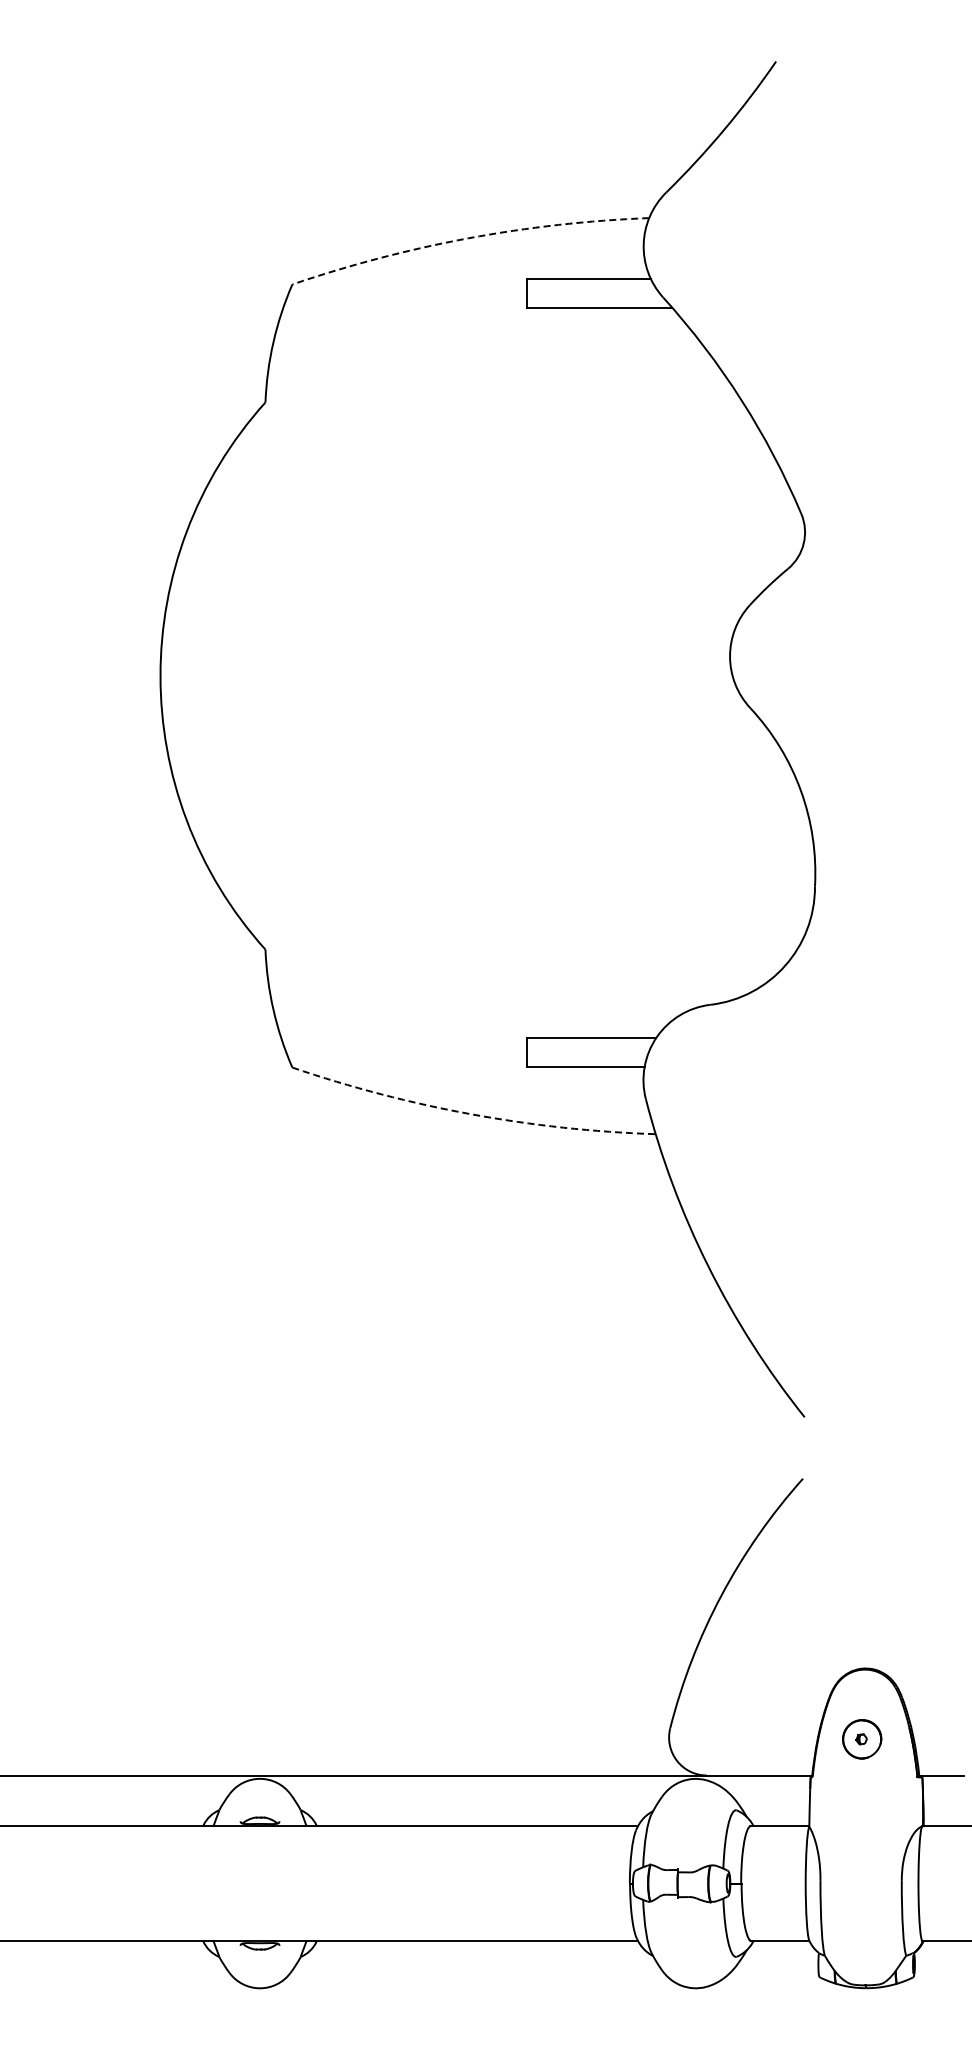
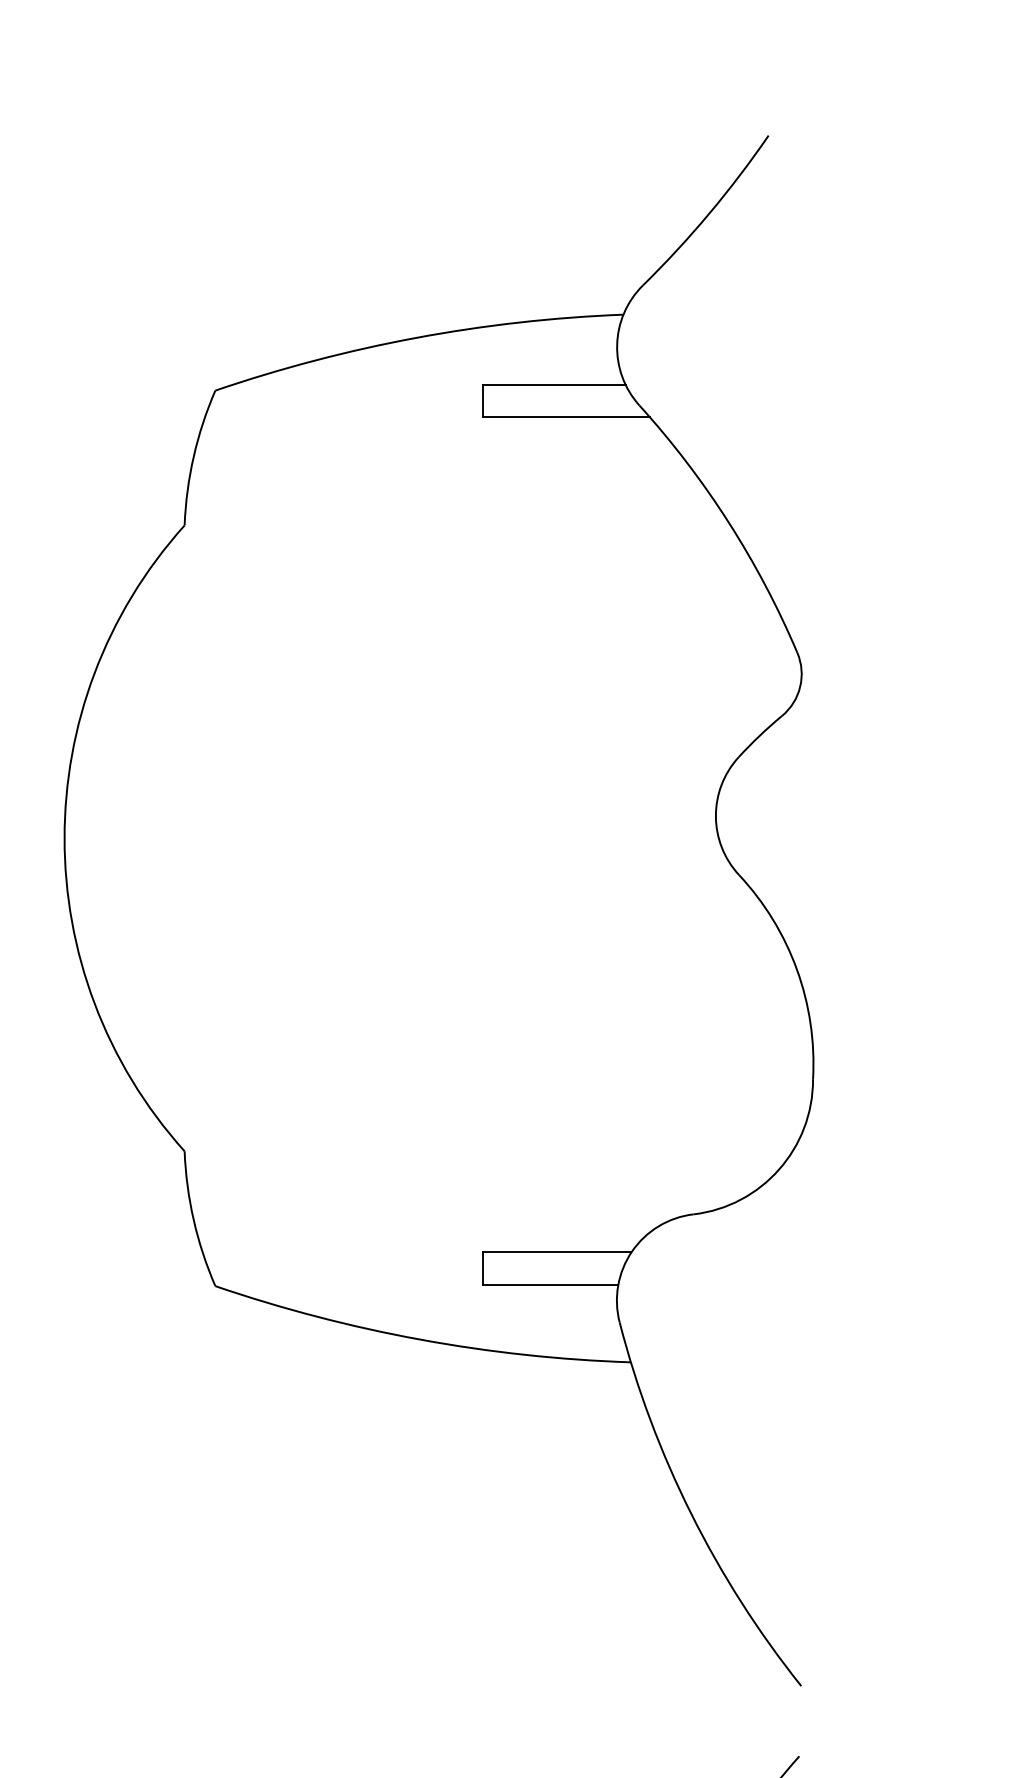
arc: (468, 238) -> (416, 338), dashed -> solid
arc: (471, 1114) -> (420, 1339), dashed -> solid

